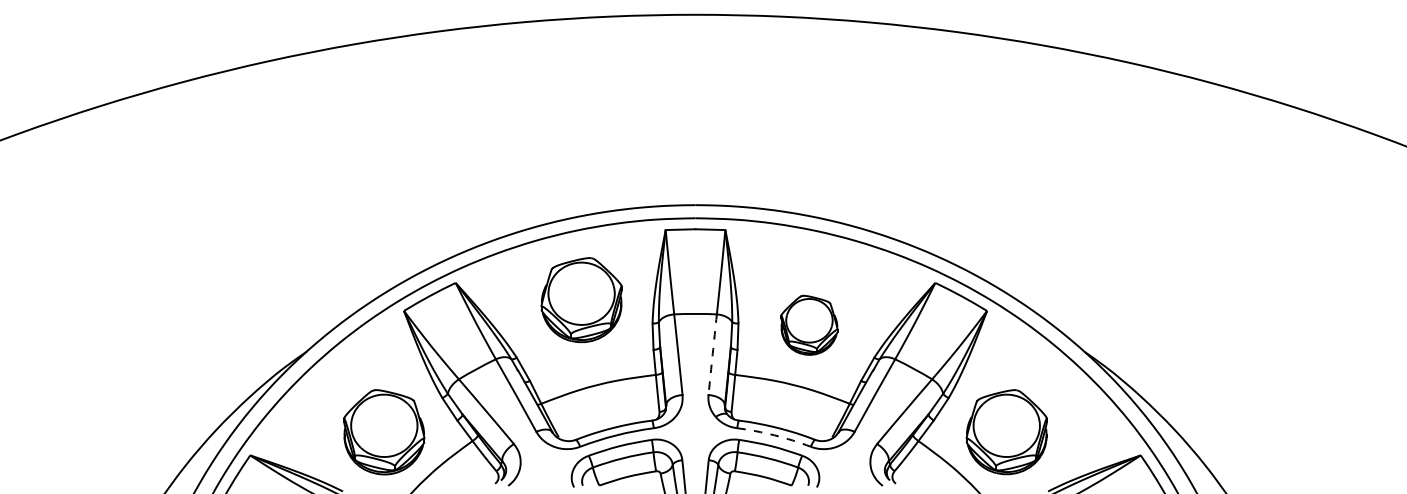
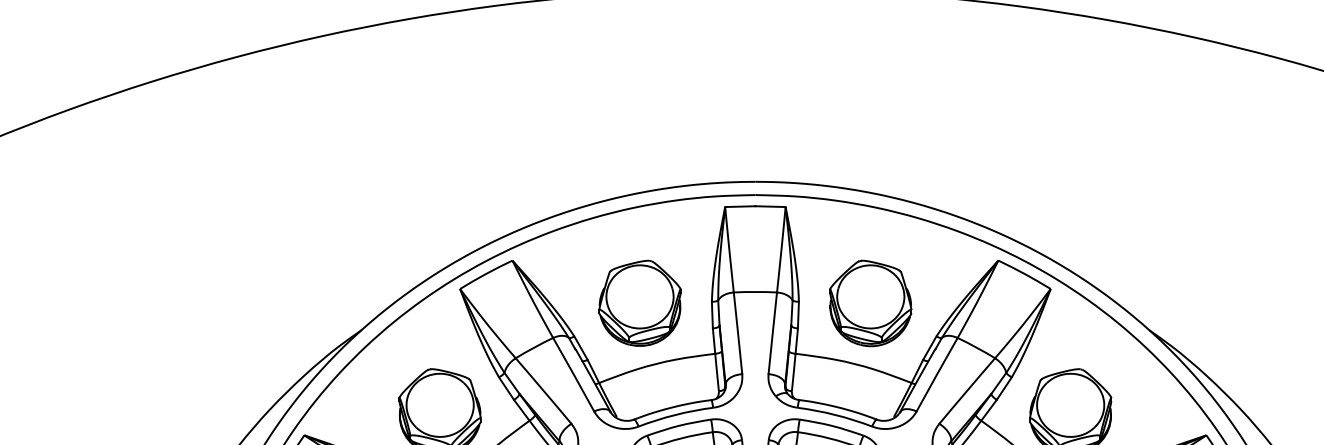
part: (581, 299) -> (639, 302), moved
part: (809, 325) -> (870, 303), size x1.43
arc: (712, 354) -> (772, 333), dashed -> solid
arc: (774, 435) -> (835, 415), dashed -> solid

